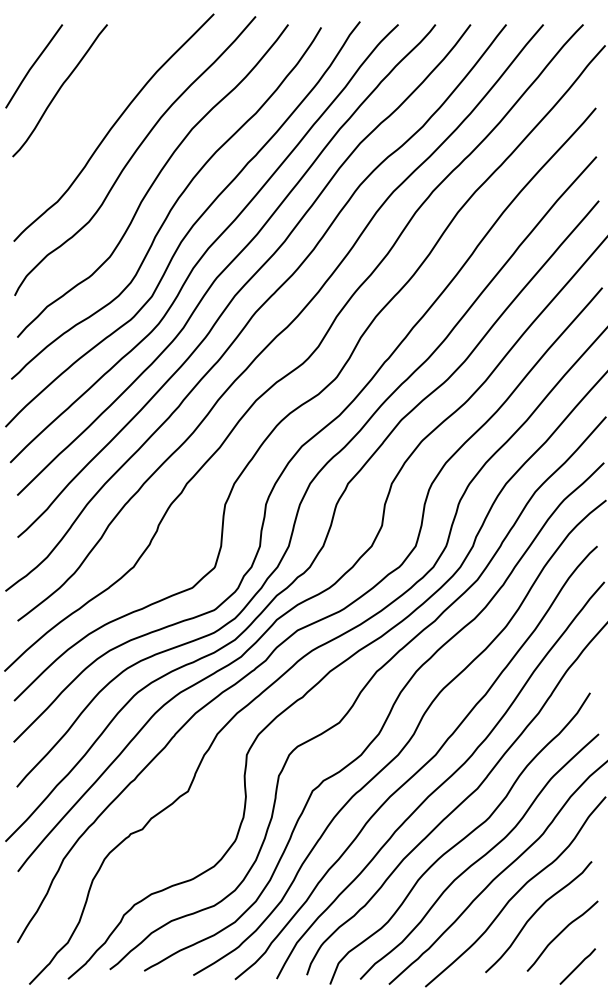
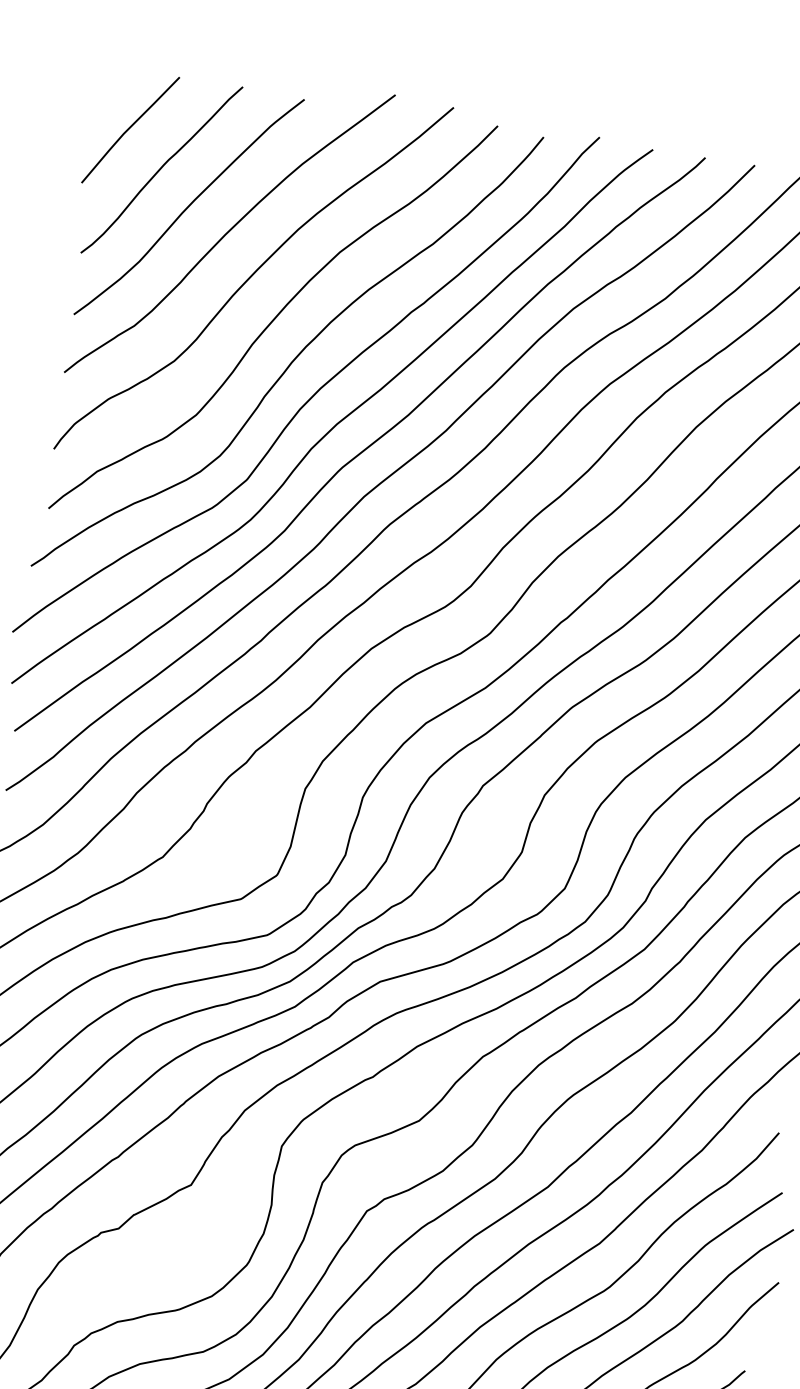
curve: (82, 113) -> (188, 206), added

